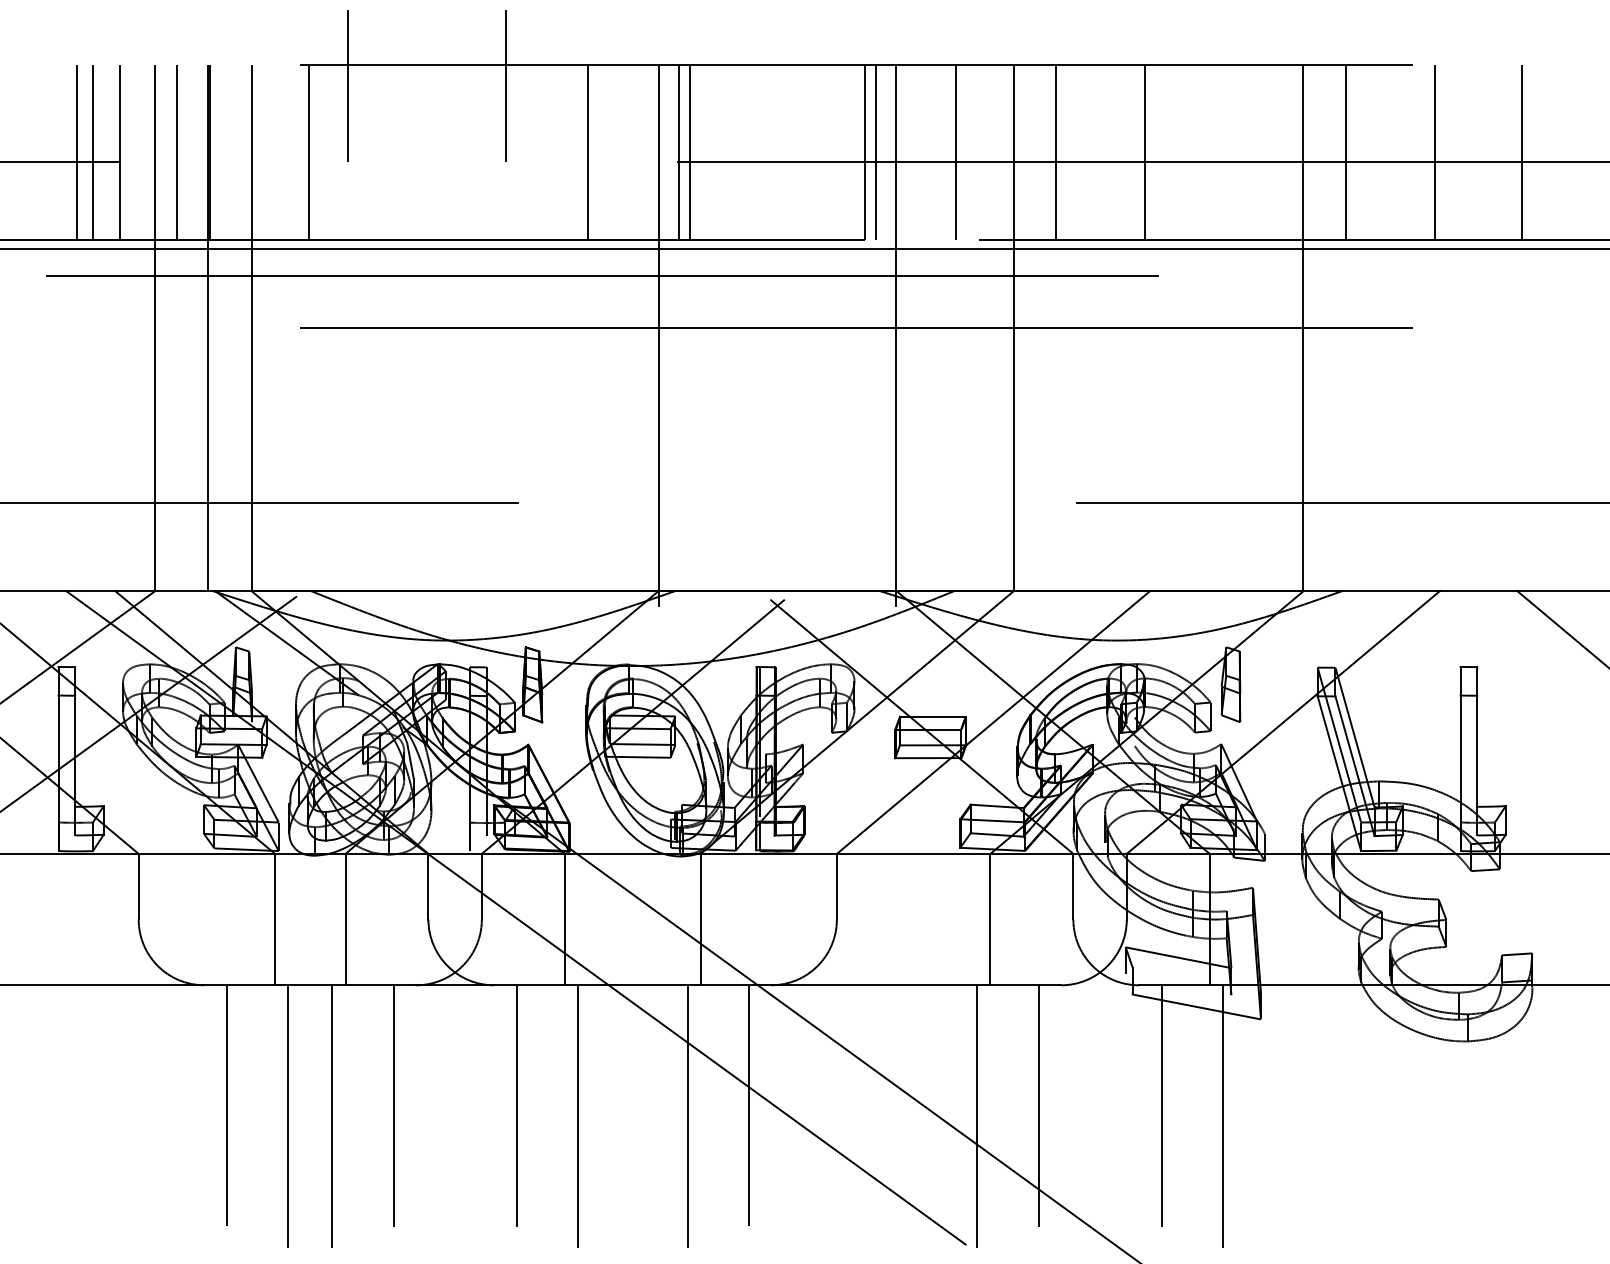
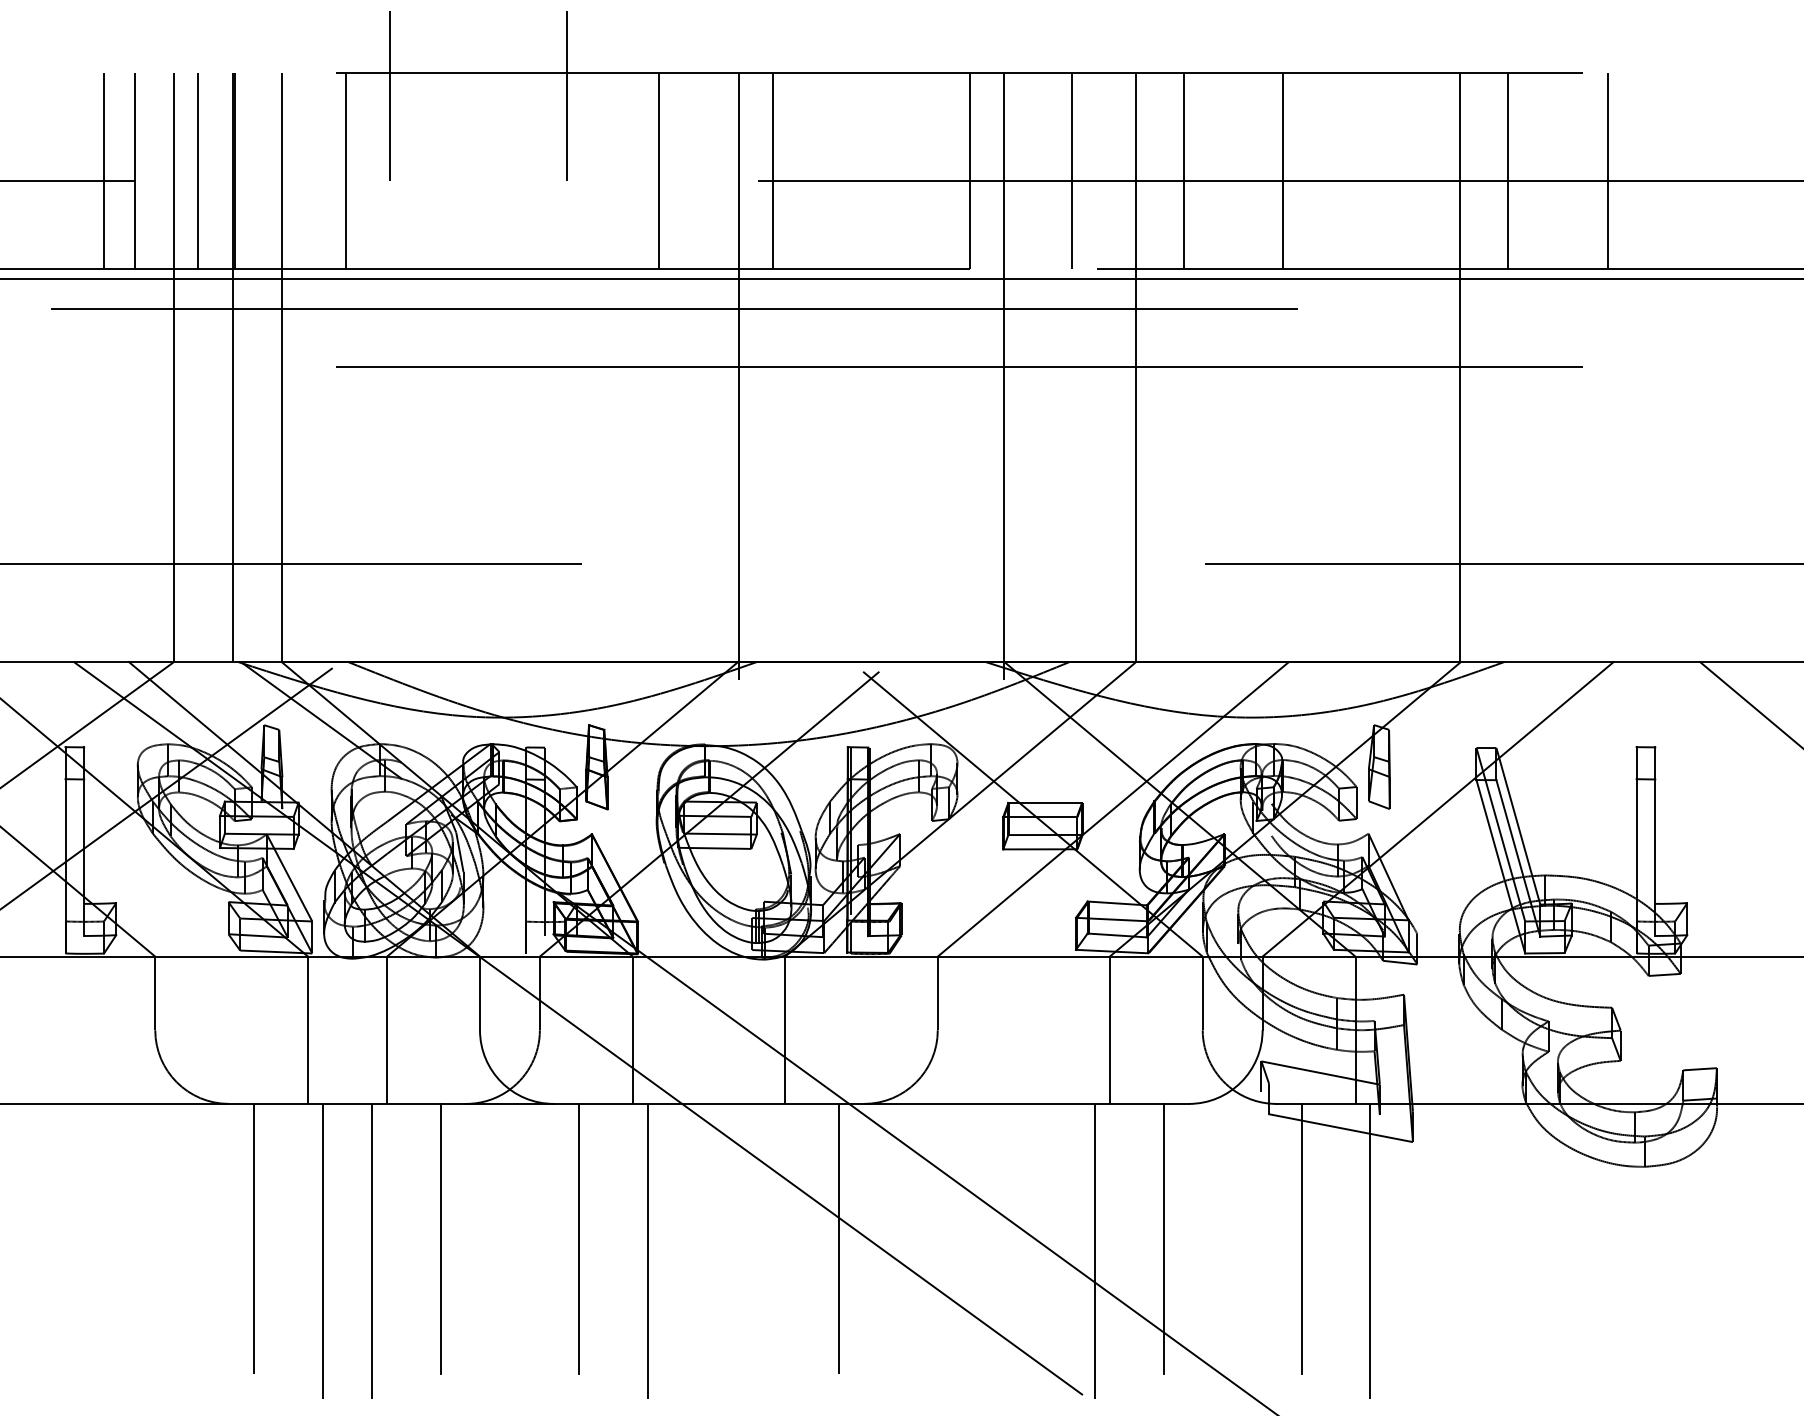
line: (76, 152) -> (85, 170), removed
line: (679, 152) -> (761, 170), removed
line: (875, 152) -> (981, 170), removed
line: (1522, 152) -> (1706, 170), removed
line: (687, 1116) -> (770, 1250), removed

